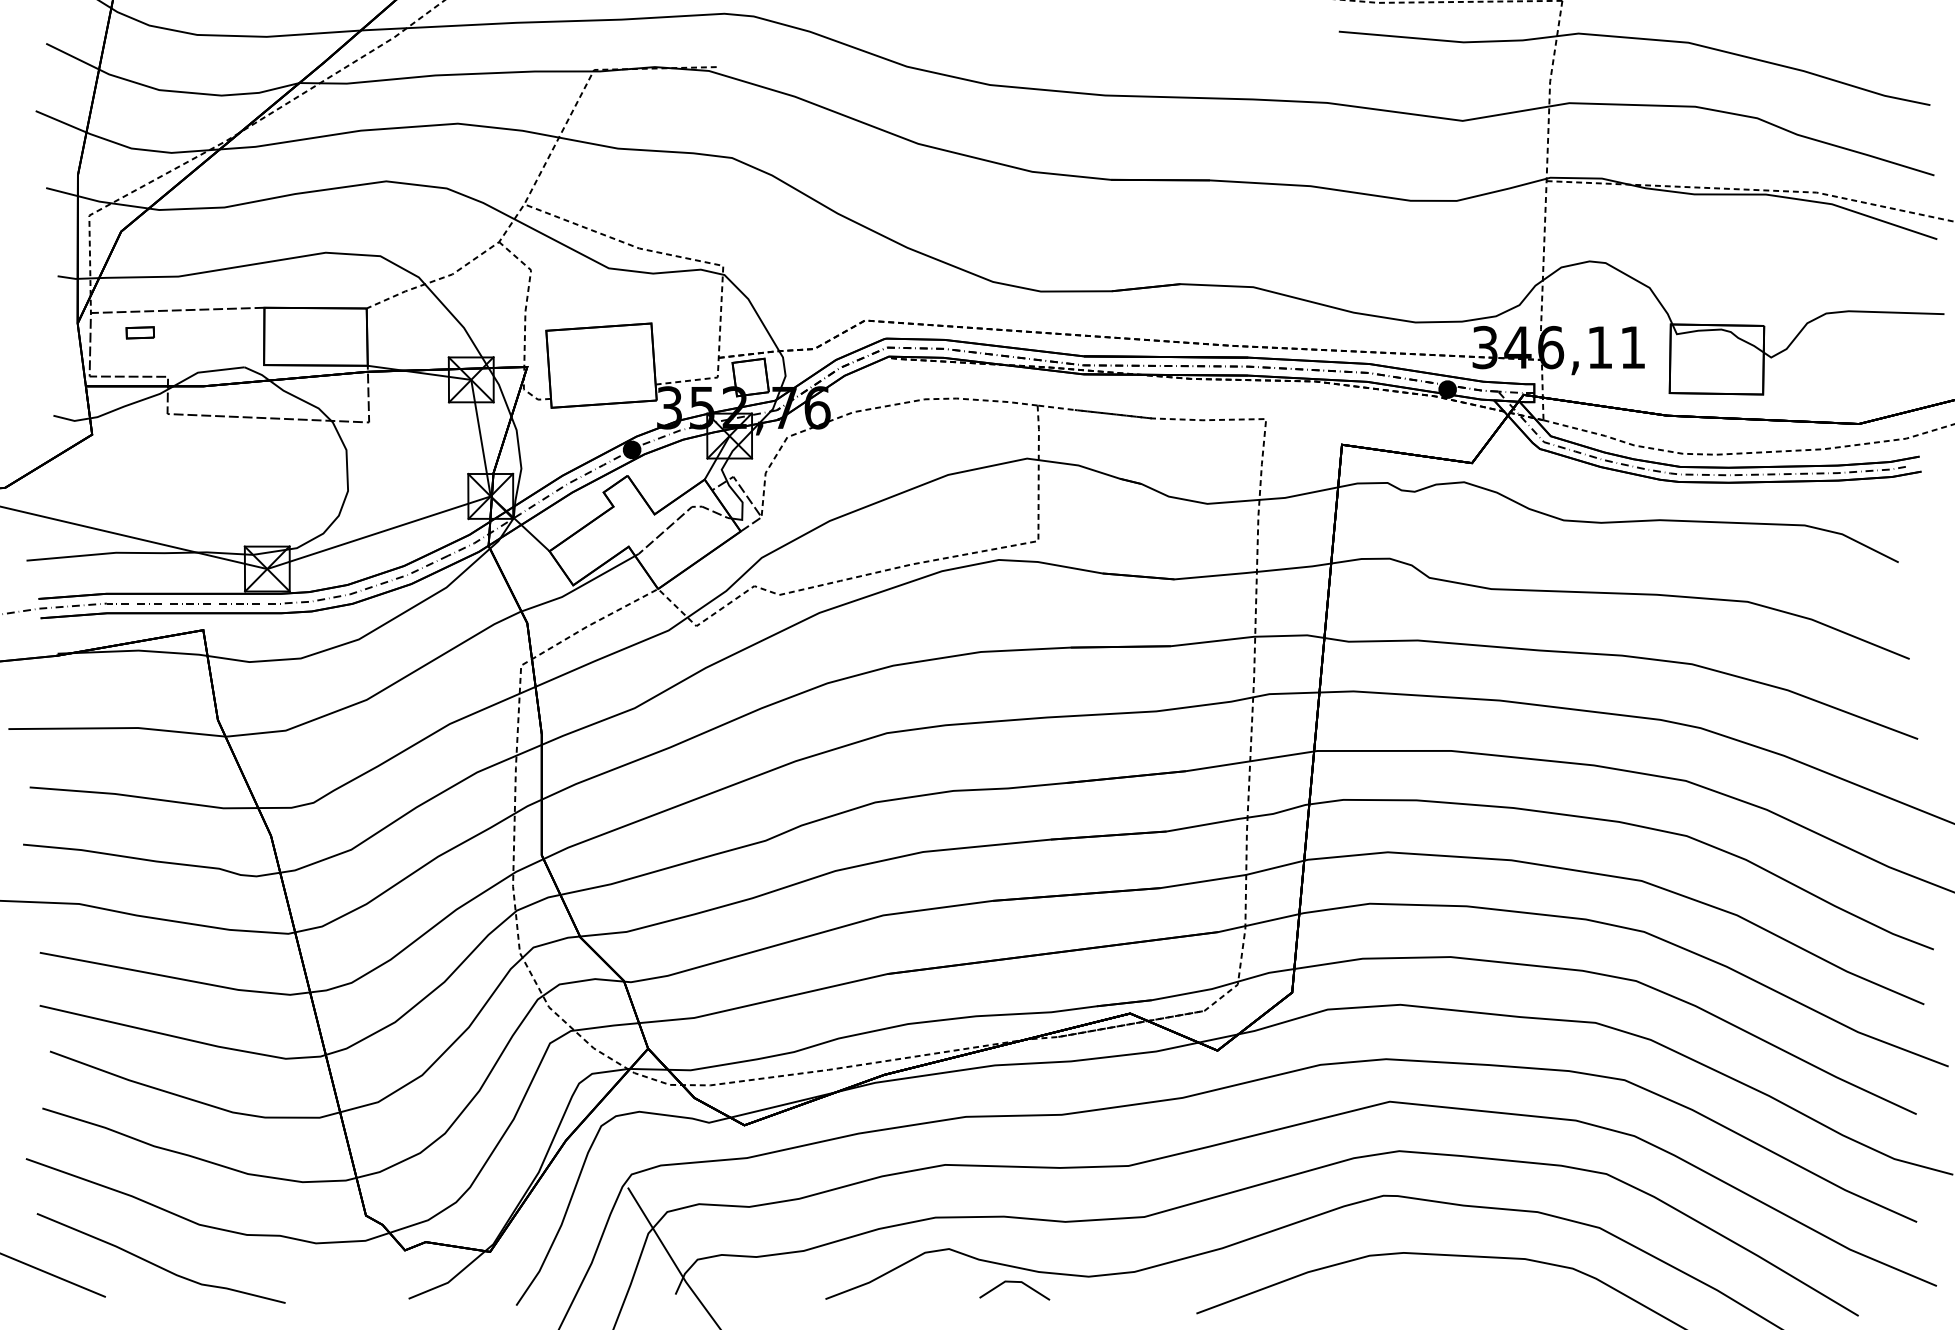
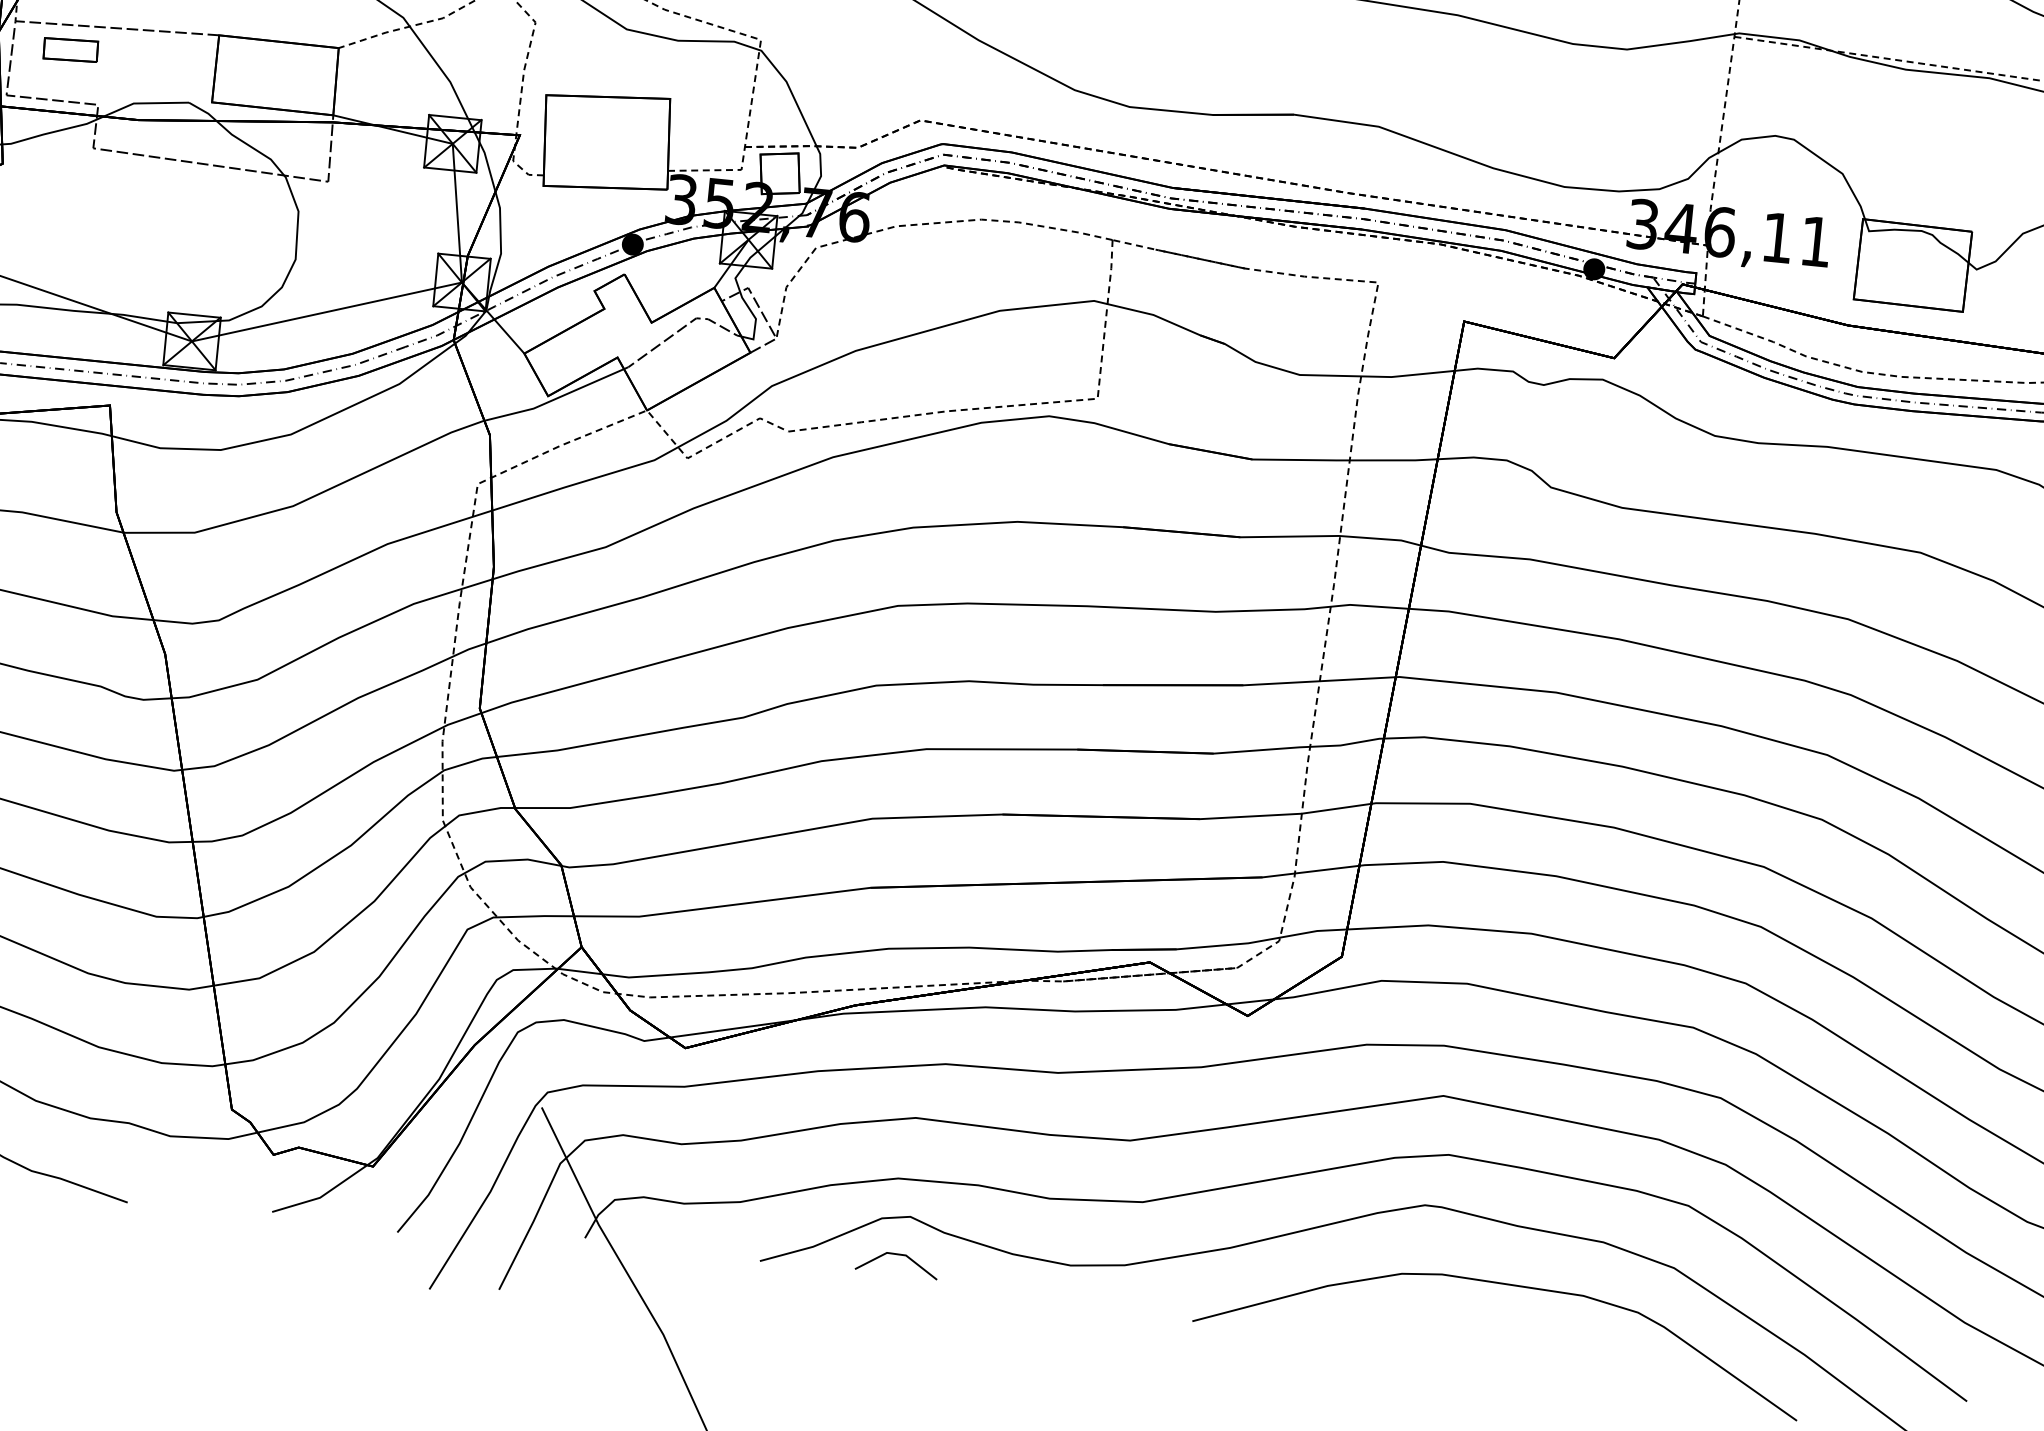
part: (140, 332) -> (71, 49), size x1.67
line: (1014, 1282) -> (897, 1255), moved

